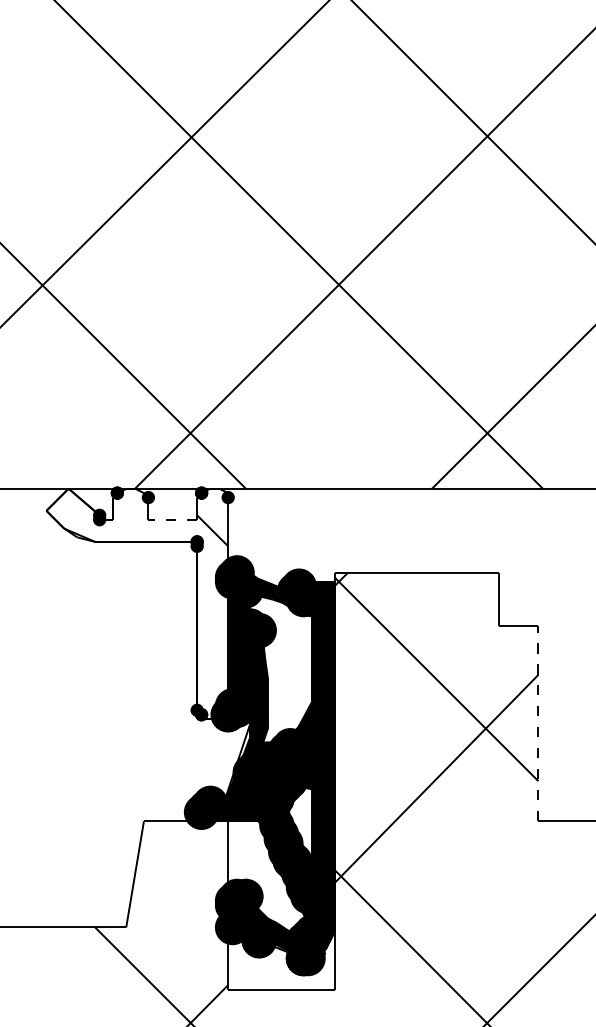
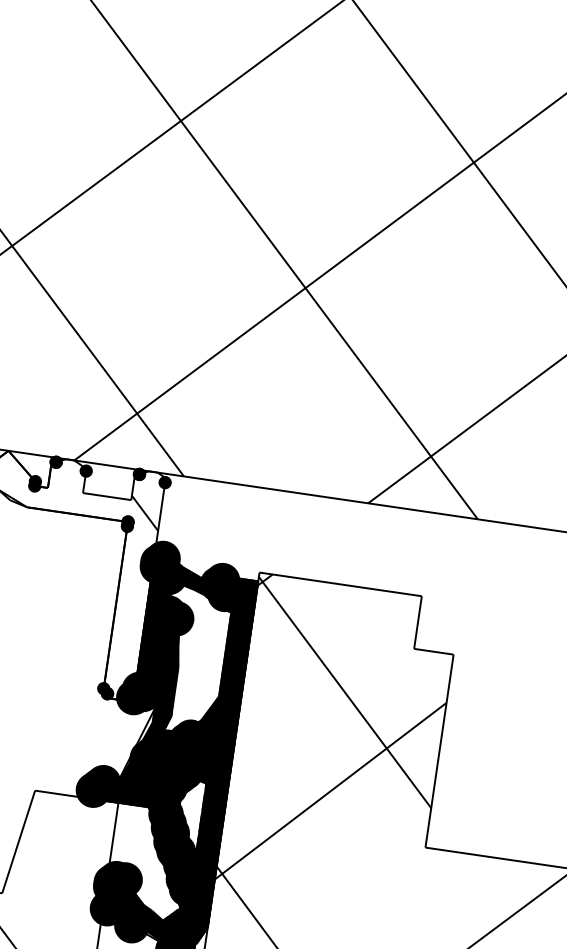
line: (172, 519) -> (106, 496), dashed -> solid
line: (538, 723) -> (439, 751), dashed -> solid

